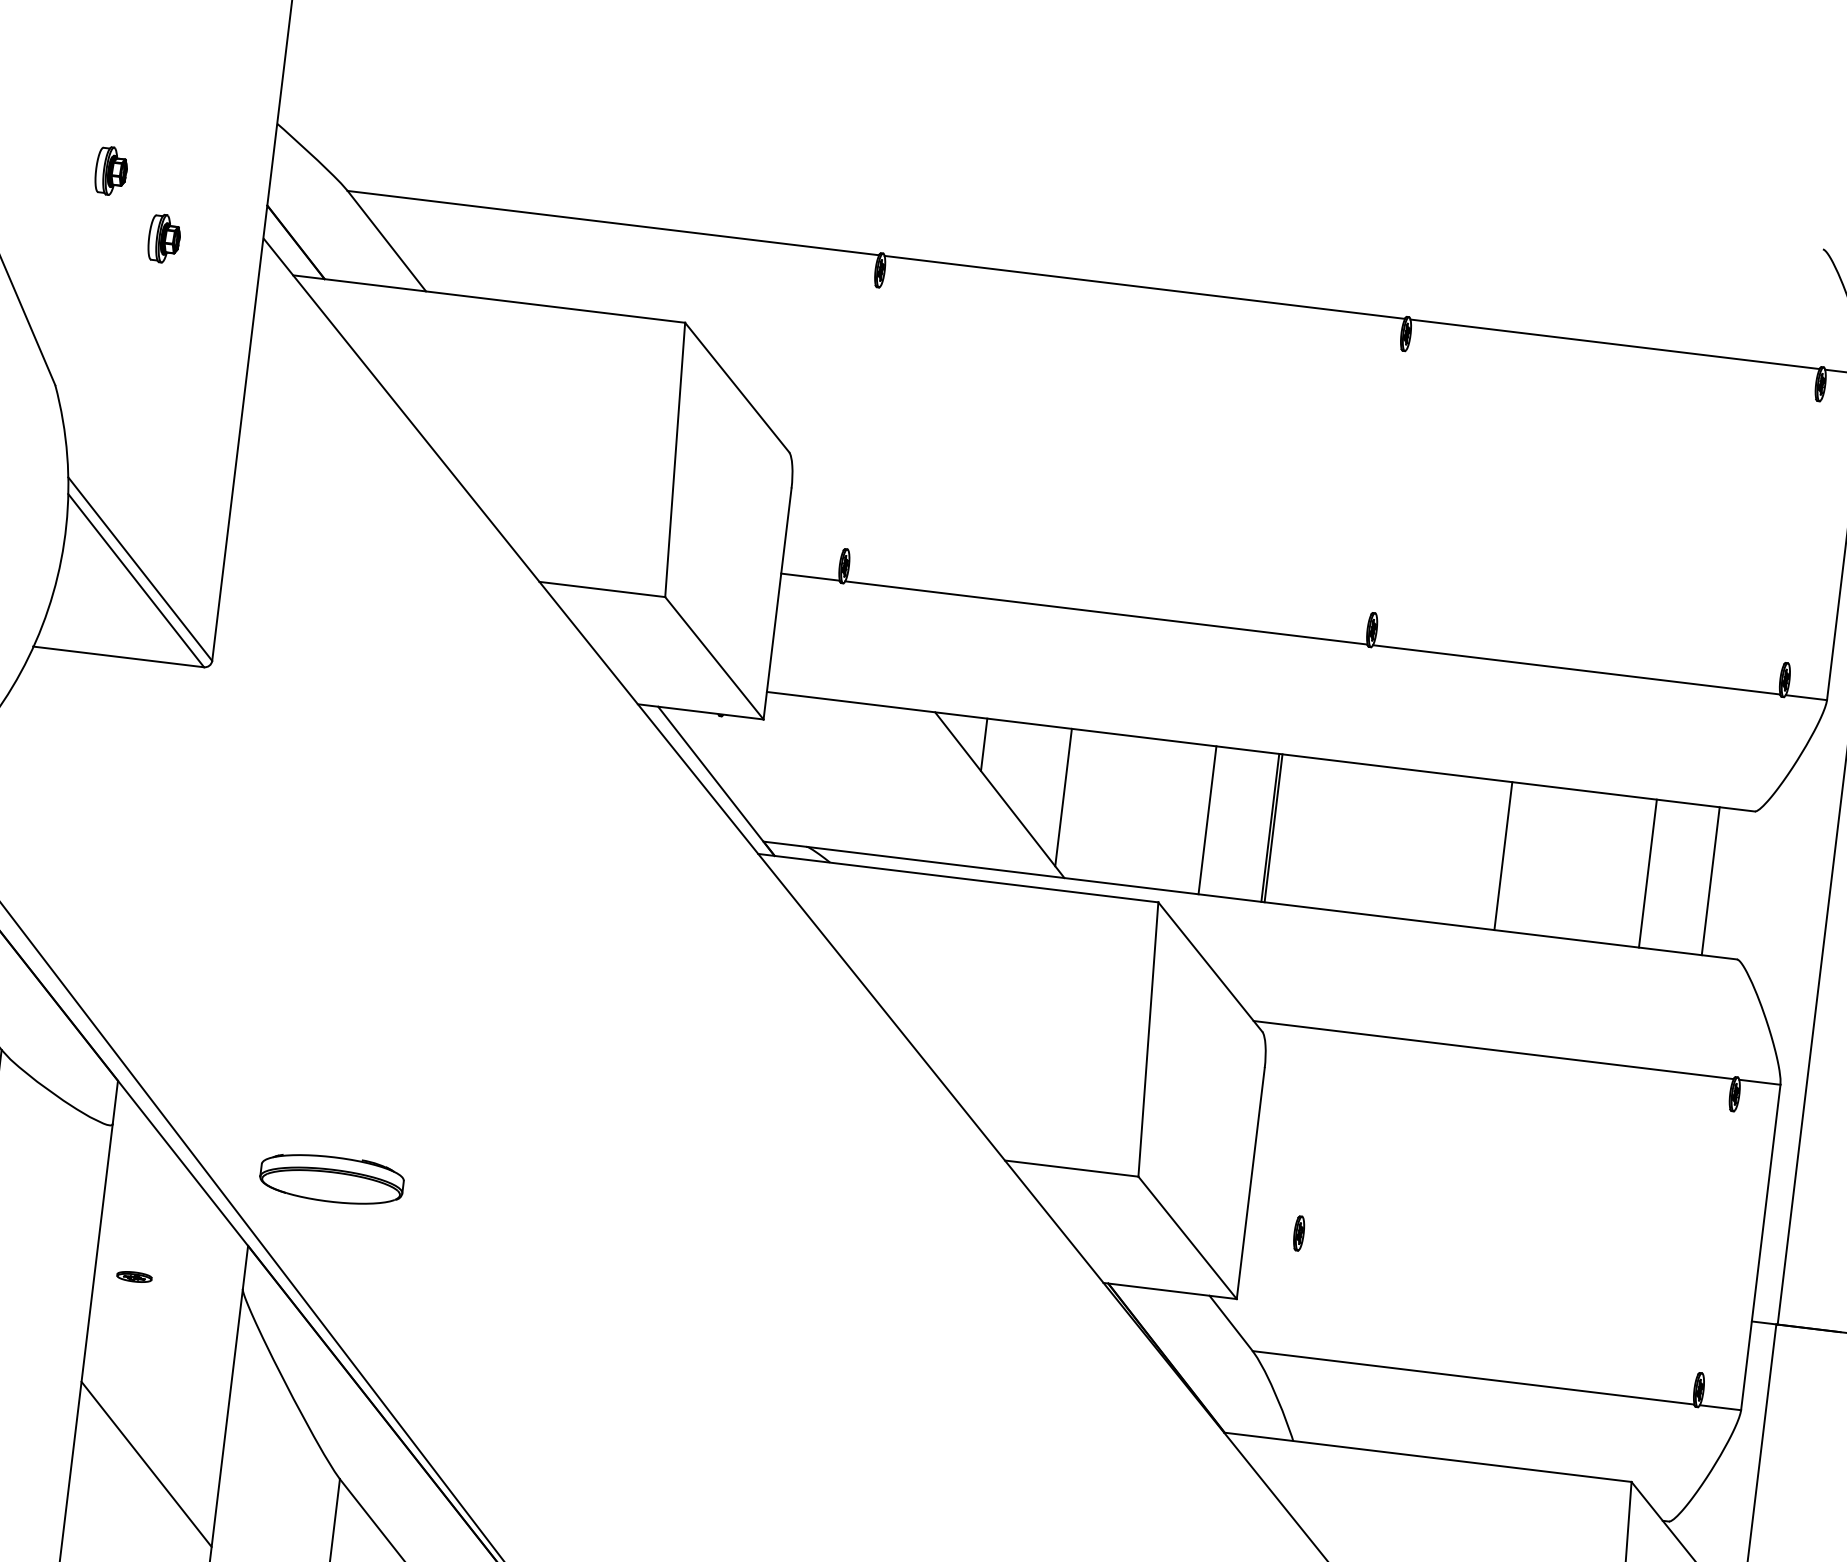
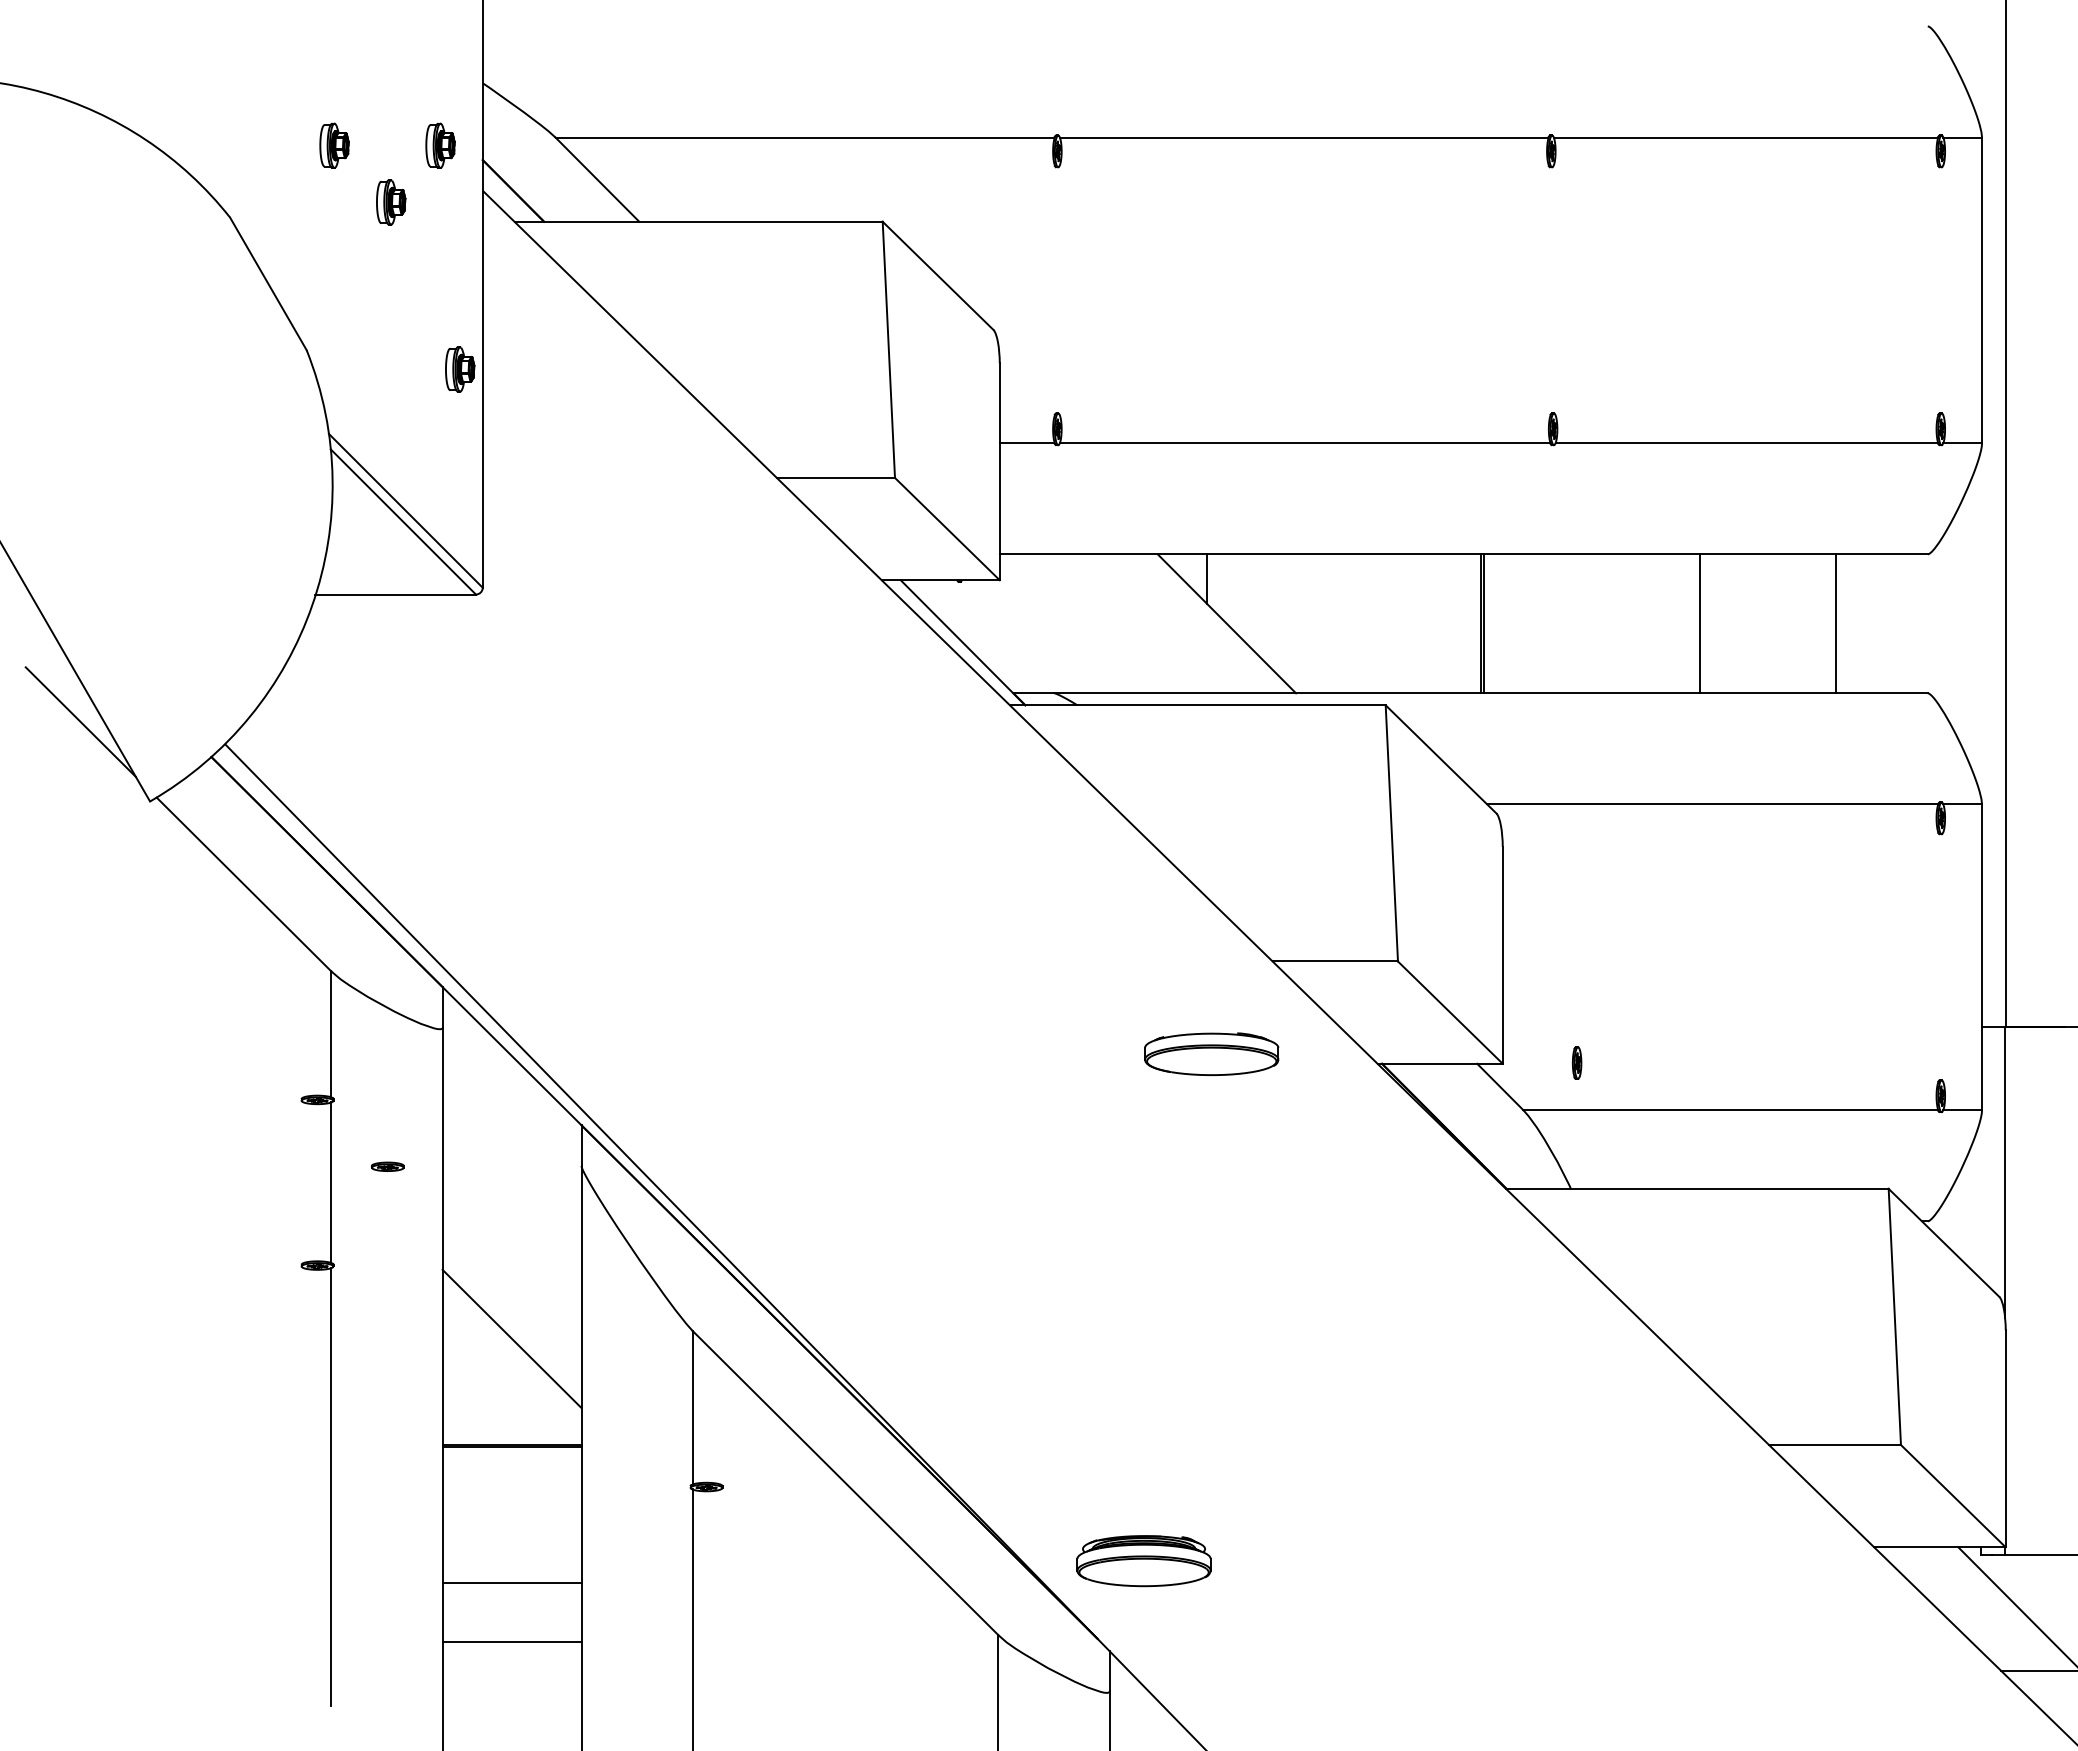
part: (224, 184) -> (440, 145), added
part: (216, 425) -> (460, 369), added
line: (1063, 797) -> (1286, 618), removed
line: (1207, 819) -> (1421, 623), removed
line: (1710, 880) -> (1894, 623), removed
part: (331, 1178) -> (1211, 1053), moved
part: (1299, 1232) -> (1577, 1062), moved
part: (134, 1276) -> (387, 1166), moved

